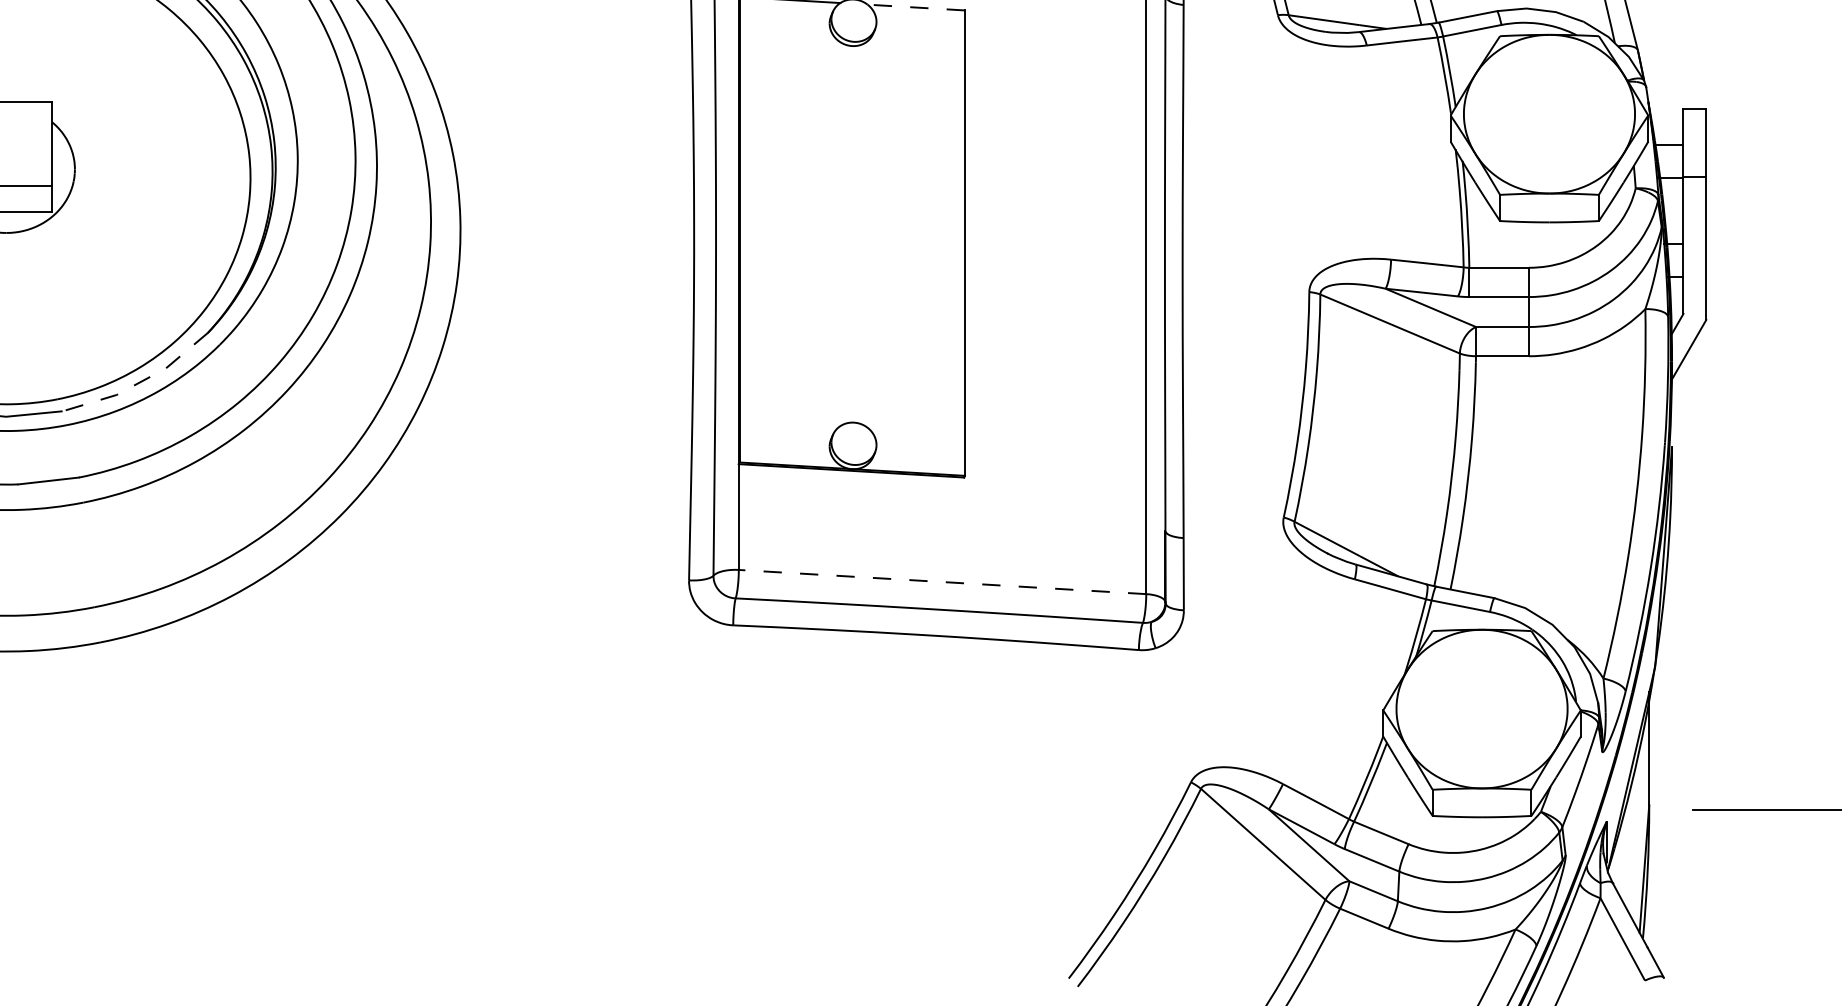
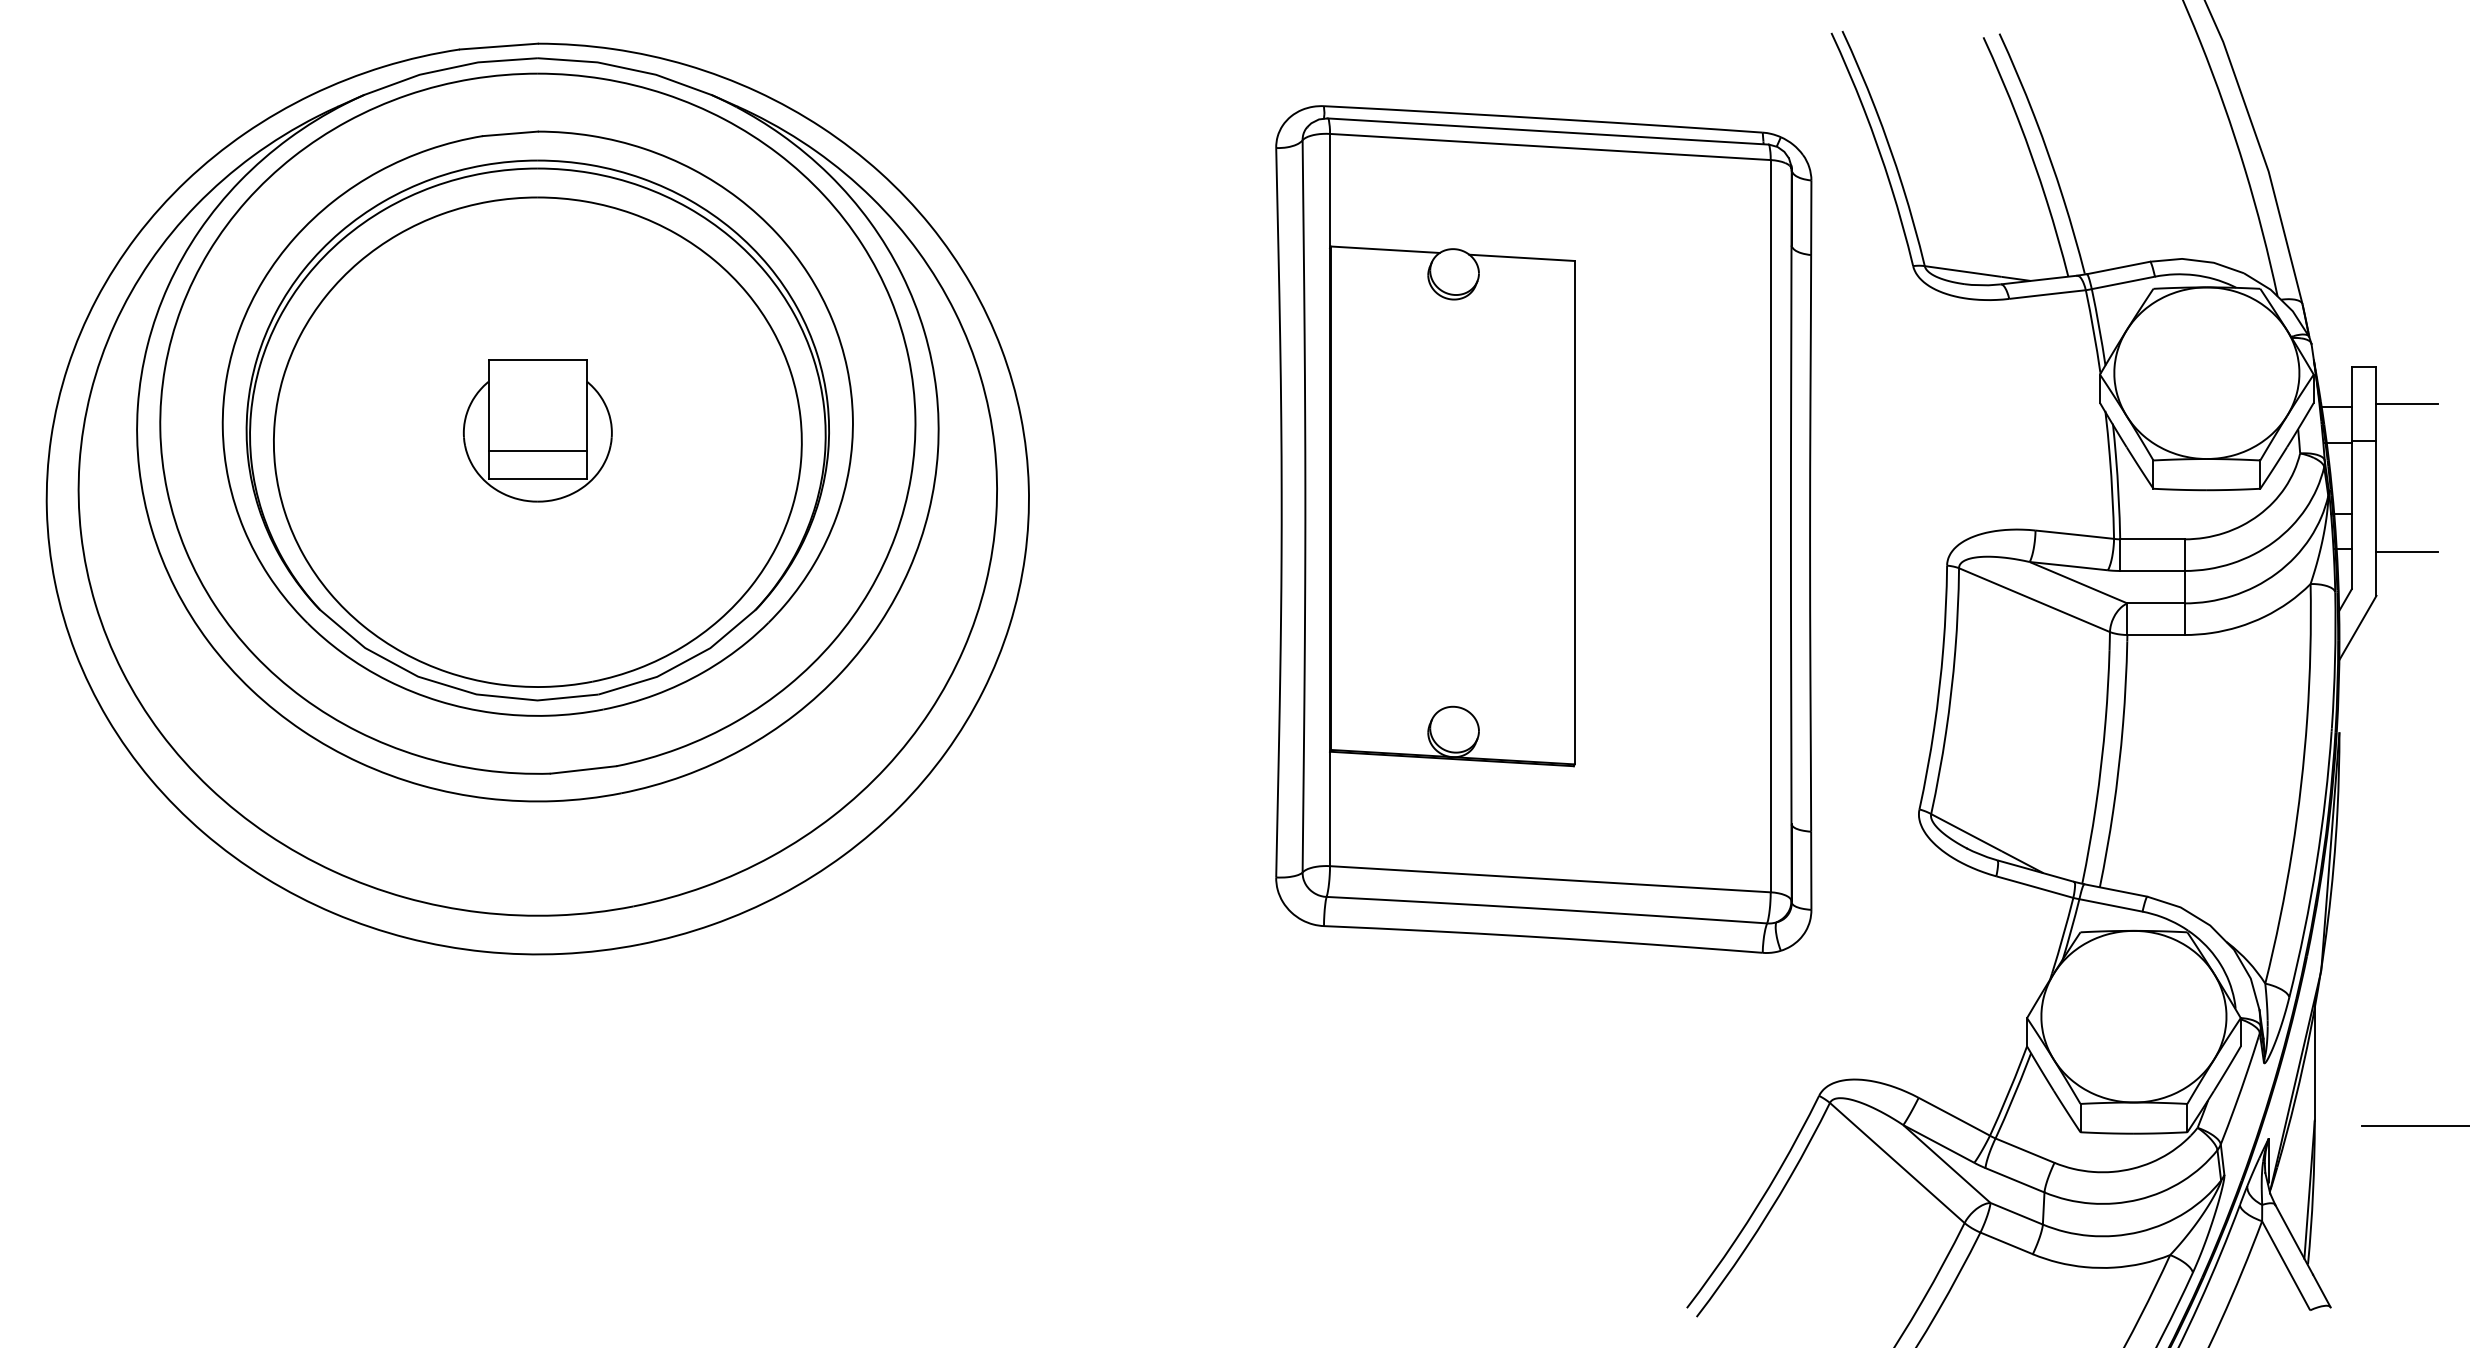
line: (915, 7) -> (1521, 257), dashed -> solid
line: (1734, 143) -> (2407, 404), added
line: (1734, 279) -> (2407, 552), added
line: (140, 382) -> (682, 663), dashed -> solid
line: (942, 582) -> (1550, 879), dashed -> solid

